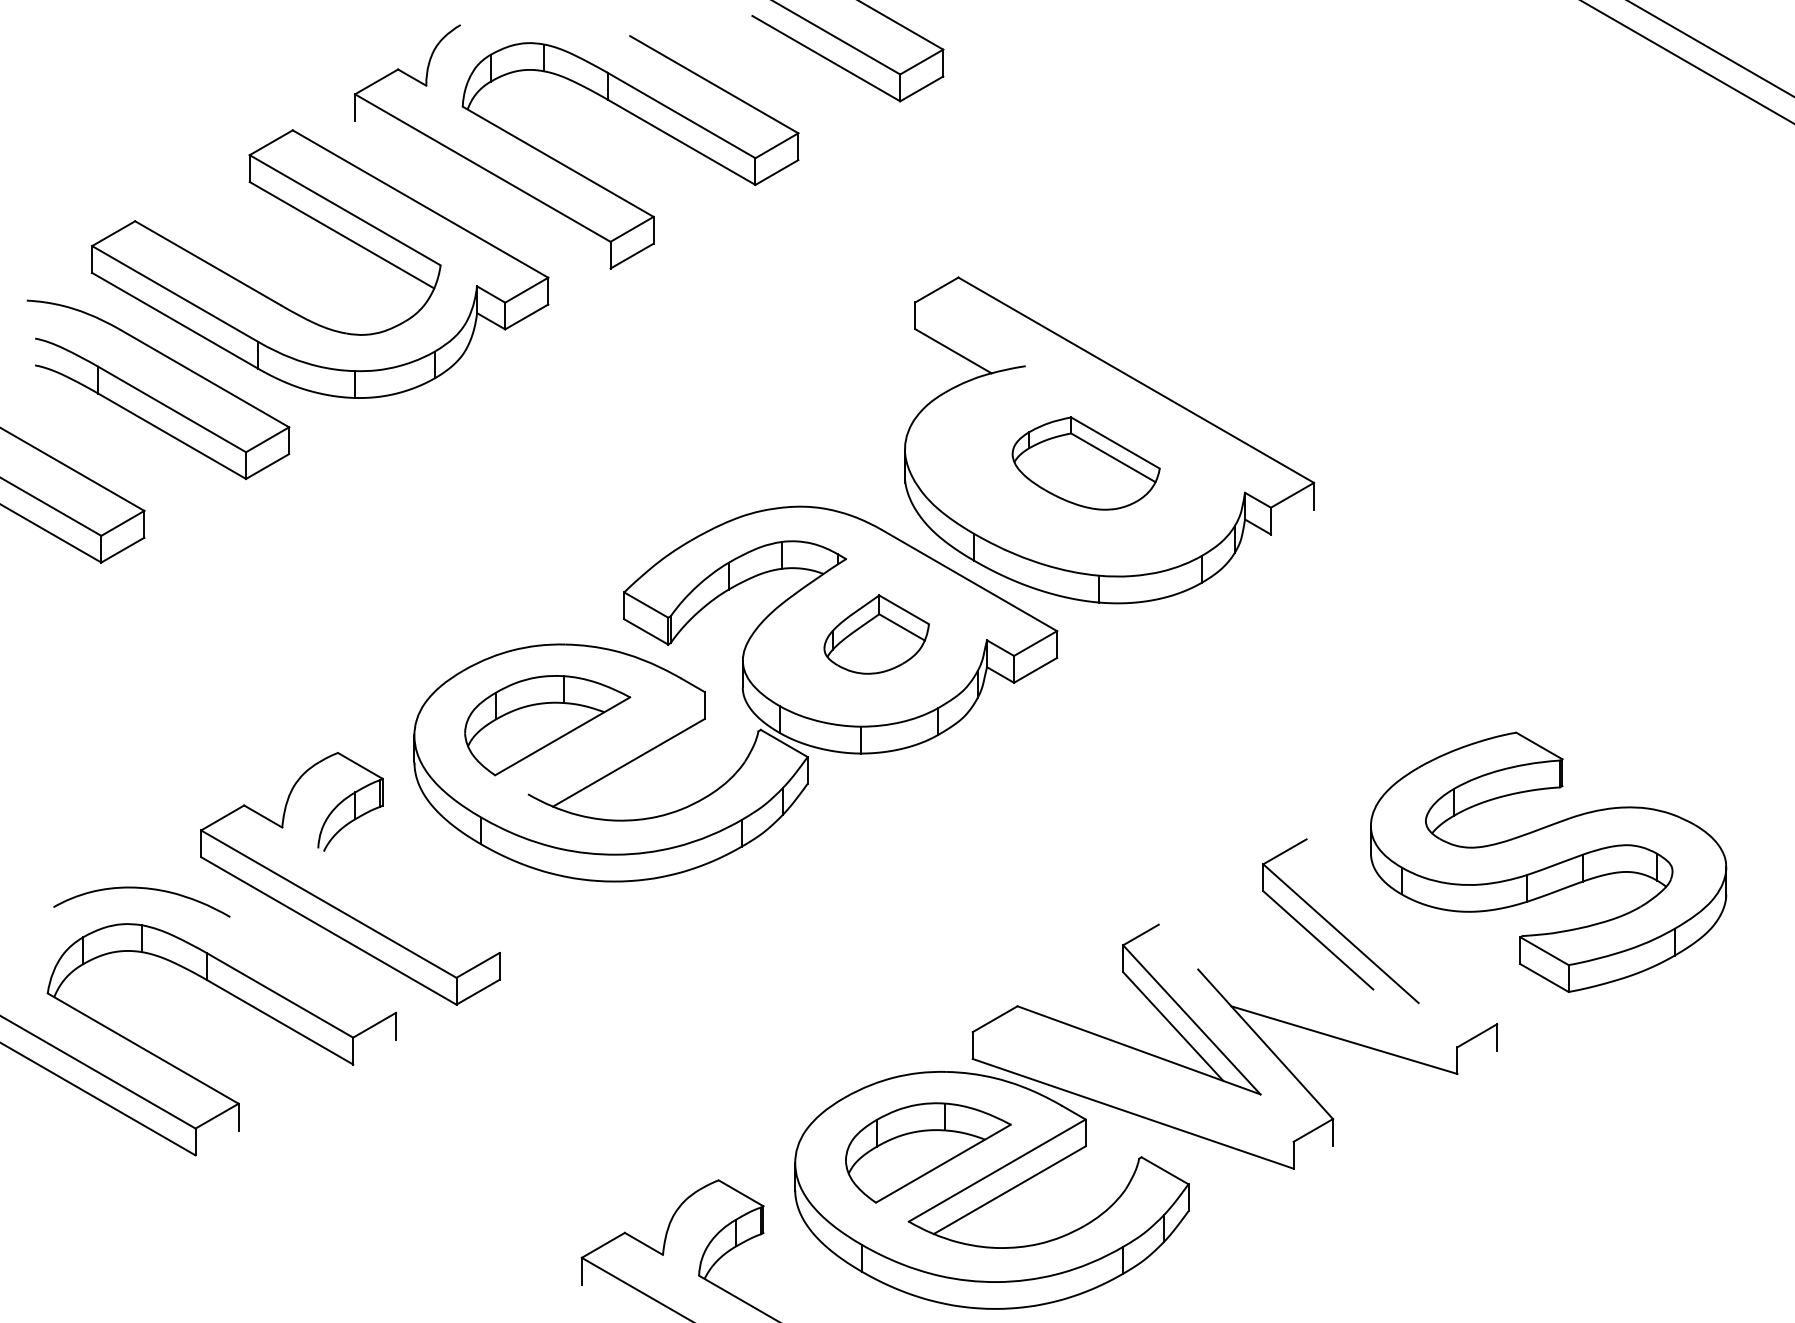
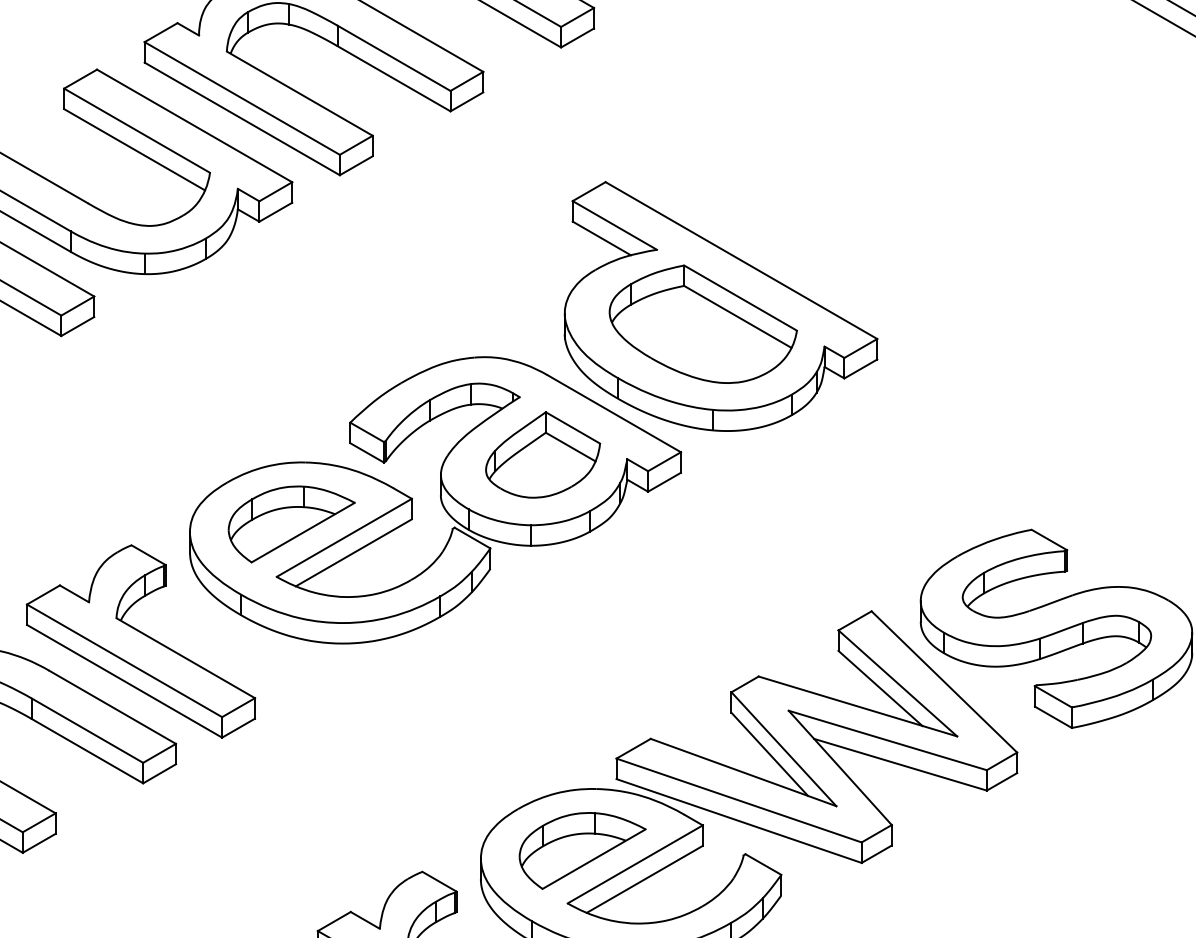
line: (482, 194) -> (241, 118), added
line: (970, 334) -> (614, 225), added
part: (1085, 463) -> (702, 324), size x1.67
line: (1292, 521) -> (860, 368), added
part: (876, 634) -> (543, 454), size x1.43
line: (616, 743) -> (344, 538), added
line: (408, 900) -> (185, 658), added
line: (1401, 931) -> (944, 681), added
line: (1288, 963) -> (857, 706), added
line: (313, 964) -> (112, 706), added
line: (1327, 1008) -> (887, 740), added
line: (374, 1051) -> (159, 773), added
line: (1477, 1062) -> (1002, 781), added
line: (1132, 1086) -> (738, 800), added
line: (216, 1142) -> (38, 842), added
line: (1313, 1156) -> (876, 853), added

